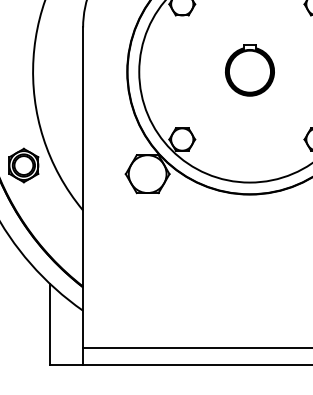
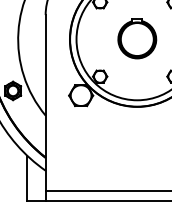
part: (250, 70) -> (137, 38), size x1.43

